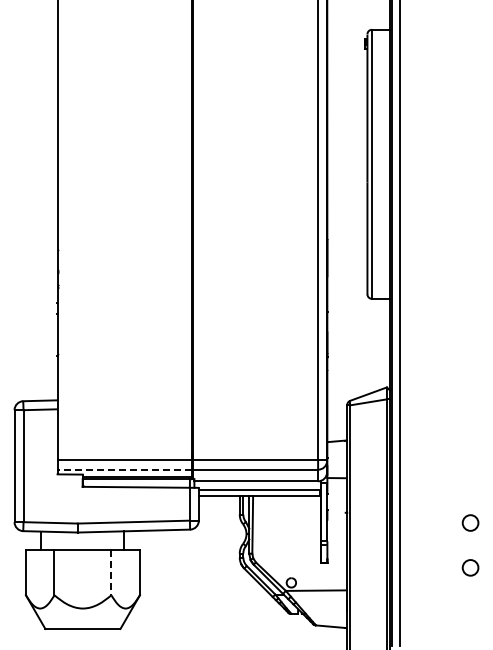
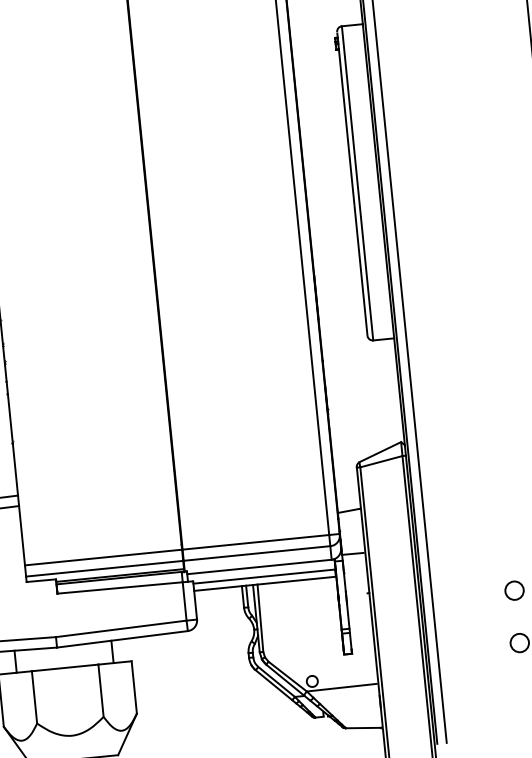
line: (124, 469) -> (104, 568), dashed -> solid
line: (111, 573) -> (101, 691), dashed -> solid

